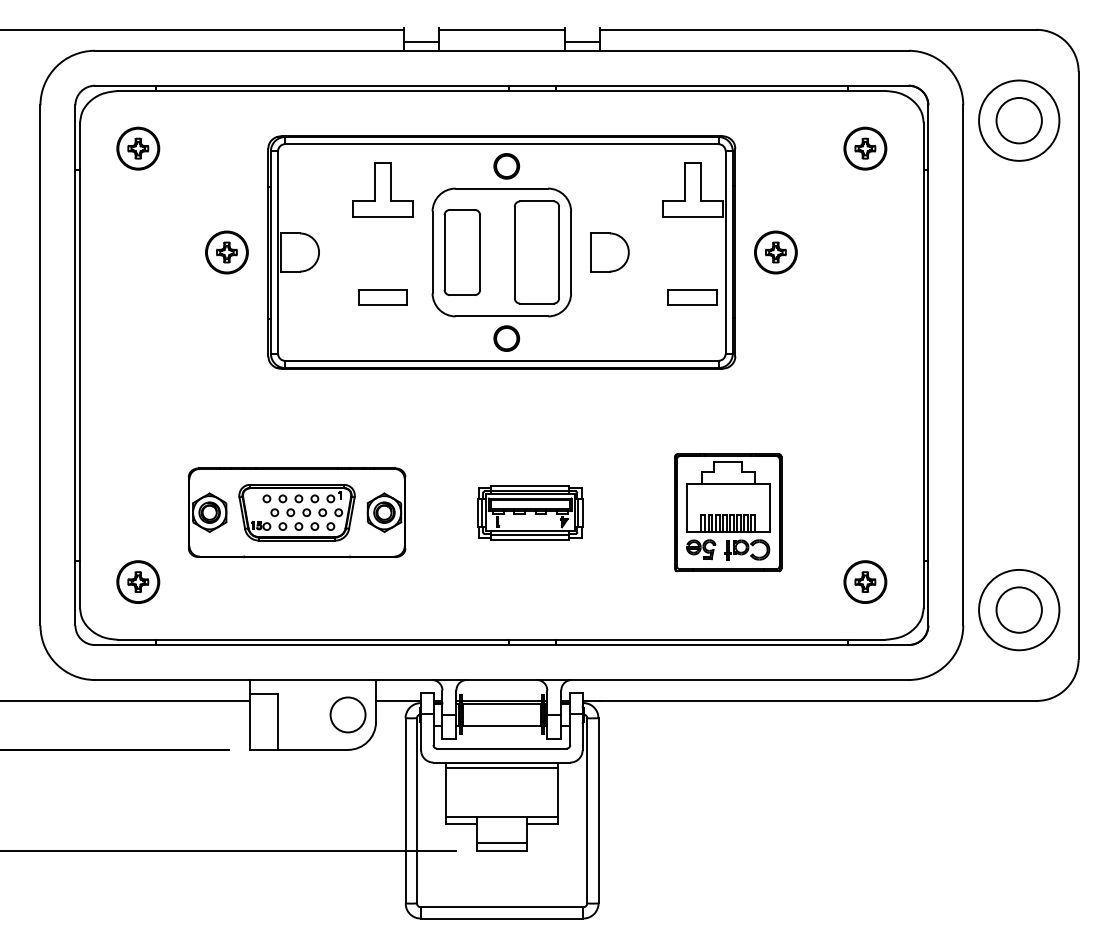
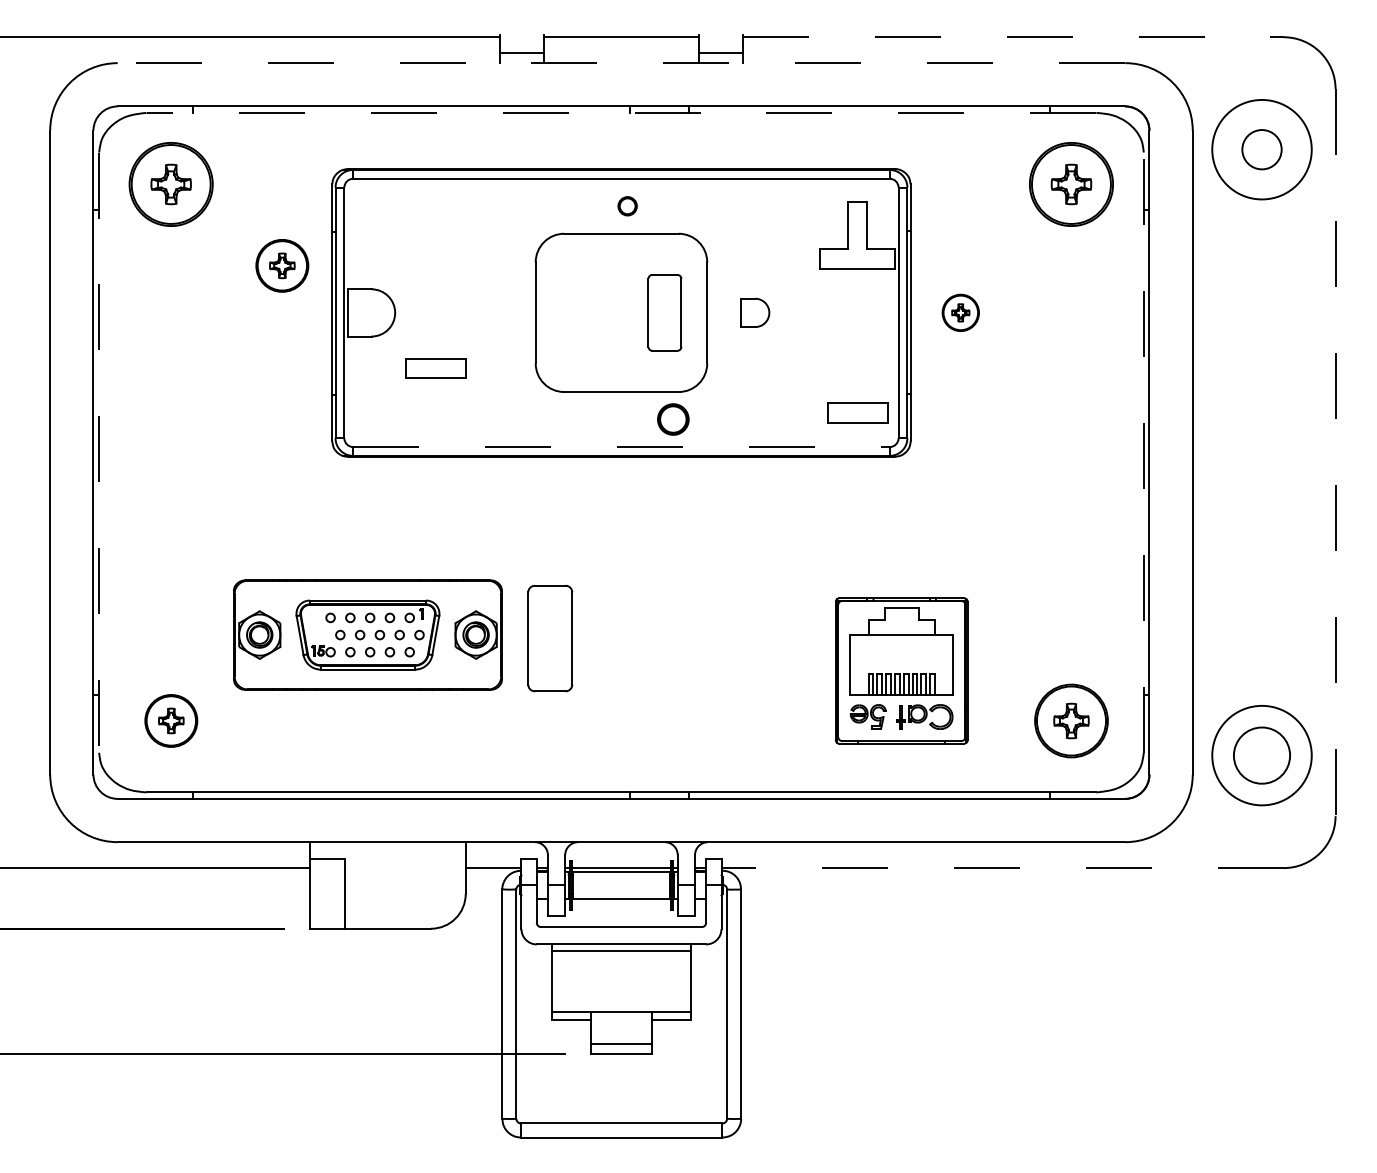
line: (818, 29) -> (1013, 36), solid -> dashed
line: (501, 50) -> (621, 62), solid -> dashed
line: (501, 90) -> (621, 112), solid -> dashed
circle: (1018, 120) -> (1261, 149), size x0.7
part: (138, 148) -> (171, 184), size x1.6
part: (865, 148) -> (1071, 184), size x1.6
part: (506, 166) -> (627, 206), size x0.6
part: (382, 189) -> (473, 234), removed
part: (226, 252) -> (281, 265), moved
part: (461, 252) -> (549, 638), moved
part: (536, 252) -> (664, 312), size x0.6
part: (609, 252) -> (754, 312), size x0.6
part: (775, 252) -> (960, 312), size x0.7
part: (382, 297) -> (435, 368), moved
part: (692, 297) -> (857, 413), moved
part: (506, 338) -> (673, 419), moved
line: (501, 360) -> (621, 446), solid -> dashed
line: (923, 364) -> (1143, 451), solid -> dashed
line: (80, 365) -> (99, 452), solid -> dashed
line: (1078, 365) -> (1335, 452), solid -> dashed
part: (530, 512) -> (656, 634), removed
part: (728, 512) -> (902, 670), moved
part: (865, 581) -> (1071, 720), size x1.4
line: (817, 701) -> (1012, 868), solid -> dashed
circle: (347, 714) -> (430, 884), removed

